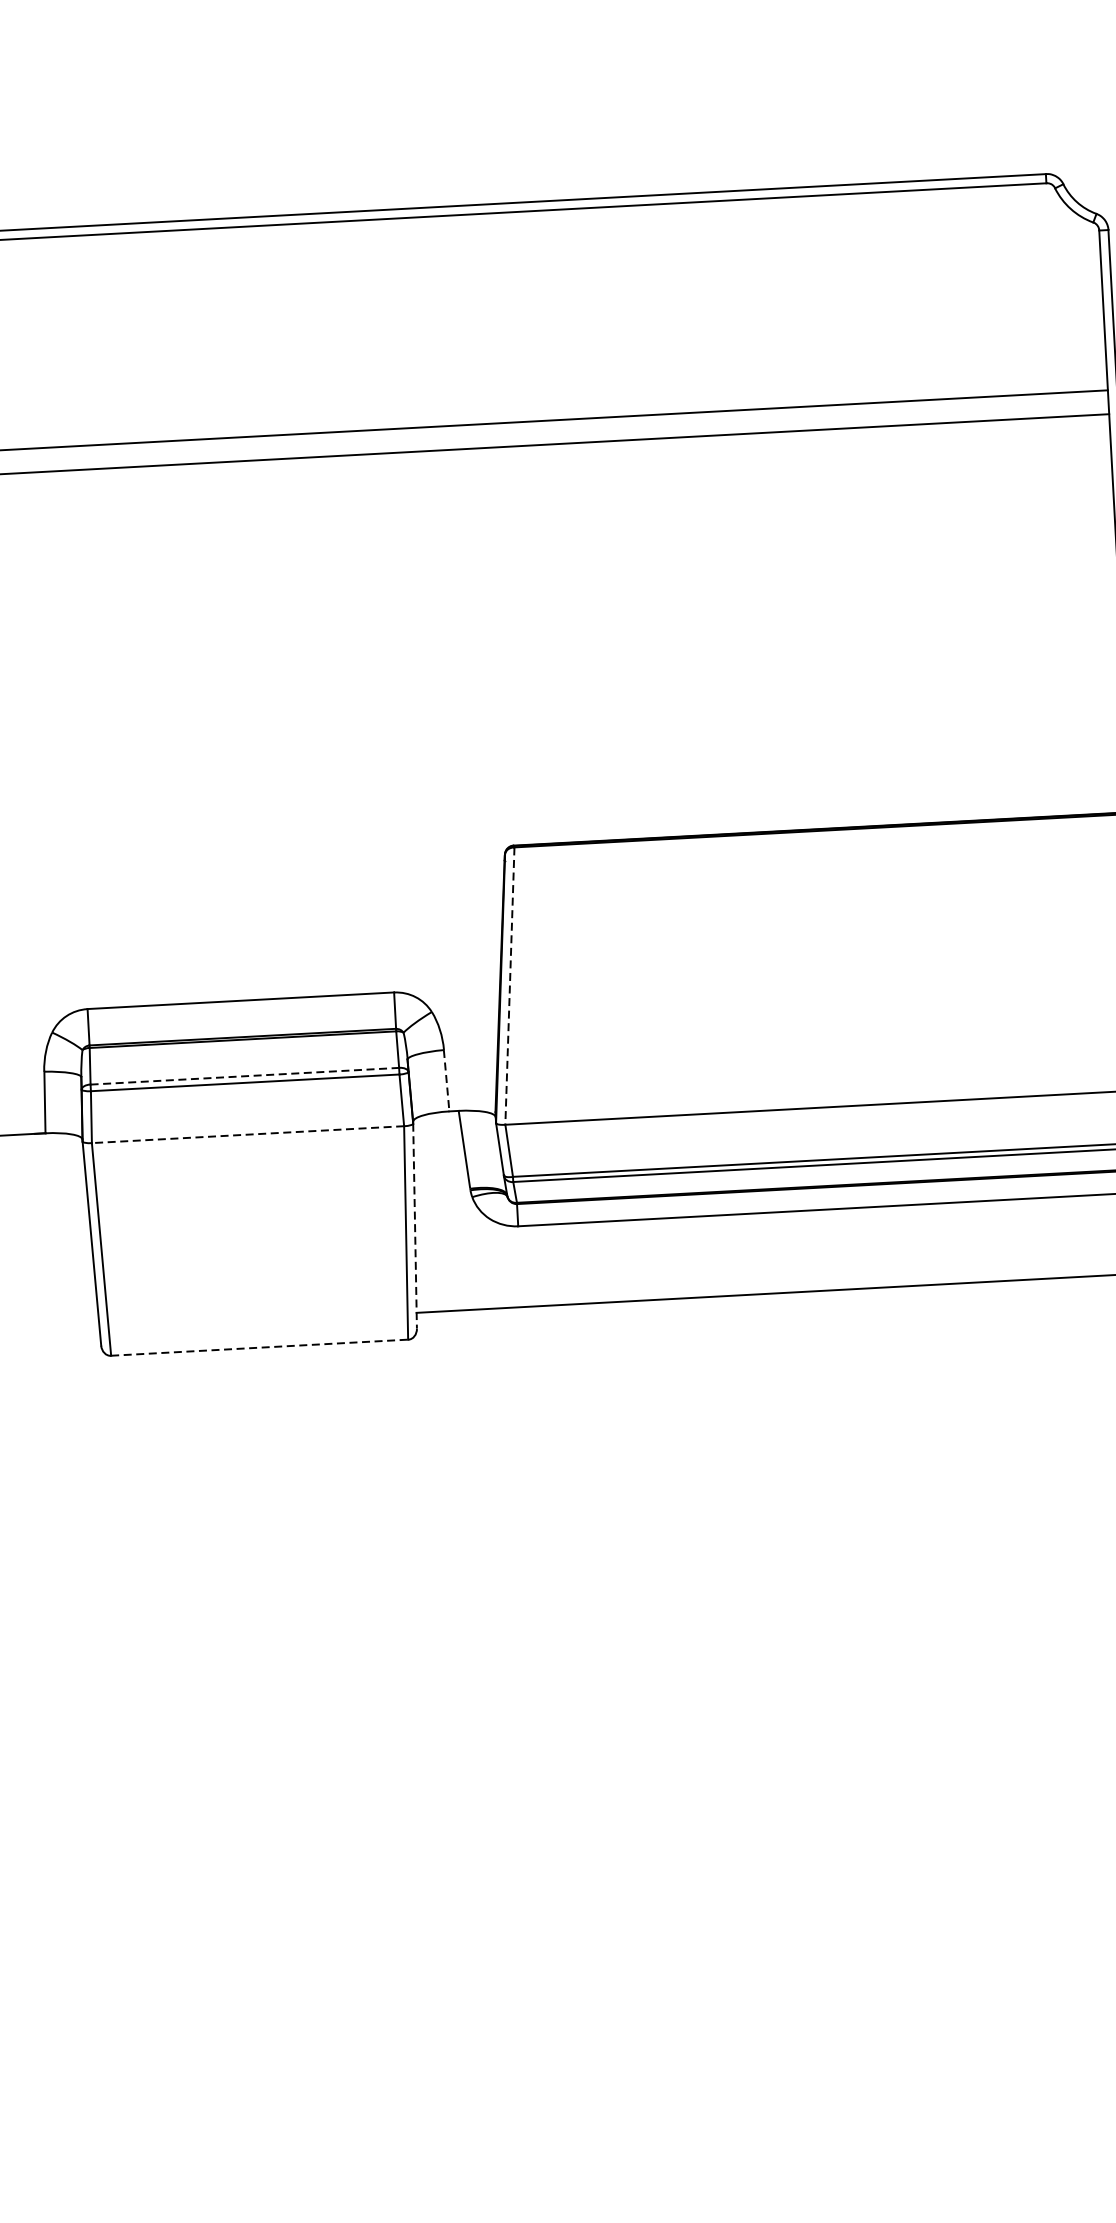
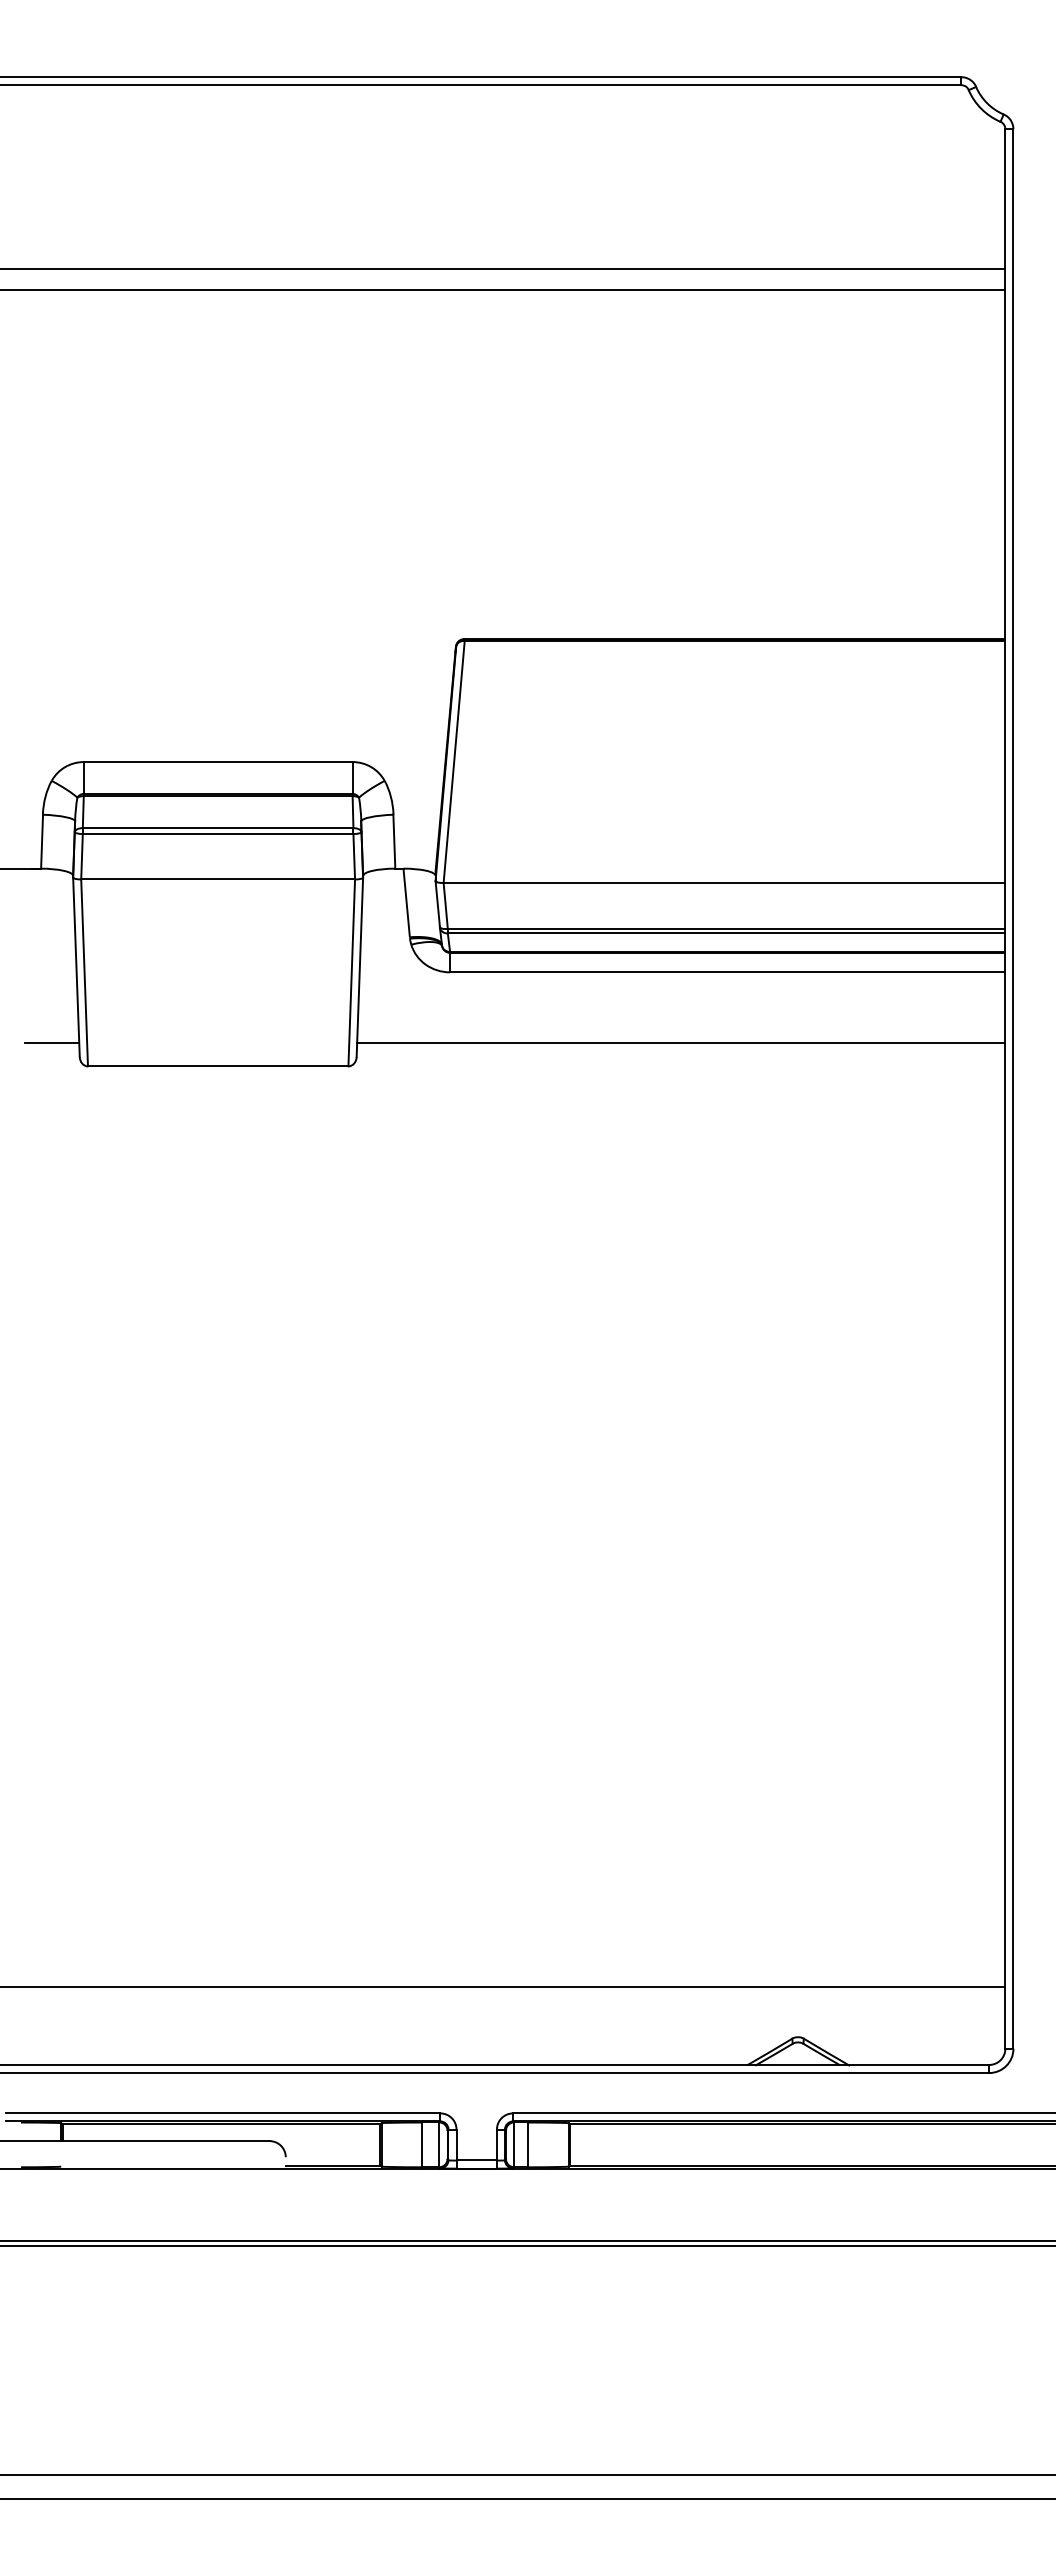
line: (510, 985) -> (454, 761), dashed -> solid
line: (245, 1076) -> (218, 828), dashed -> solid
line: (446, 1080) -> (394, 841), dashed -> solid
line: (248, 1134) -> (218, 879), dashed -> solid
line: (414, 1226) -> (359, 967), dashed -> solid
line: (69, 1331) -> (52, 1043), added
line: (259, 1347) -> (218, 1066), dashed -> solid

